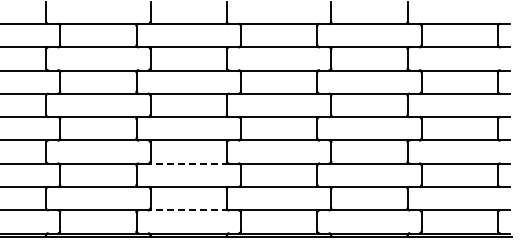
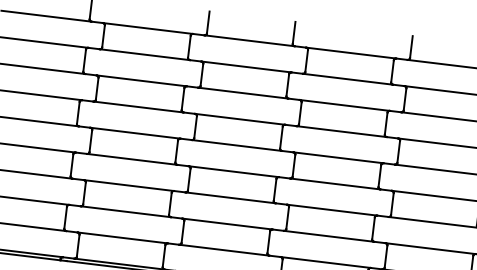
line: (188, 163) -> (230, 197), dashed -> solid
line: (188, 210) -> (224, 250), dashed -> solid

